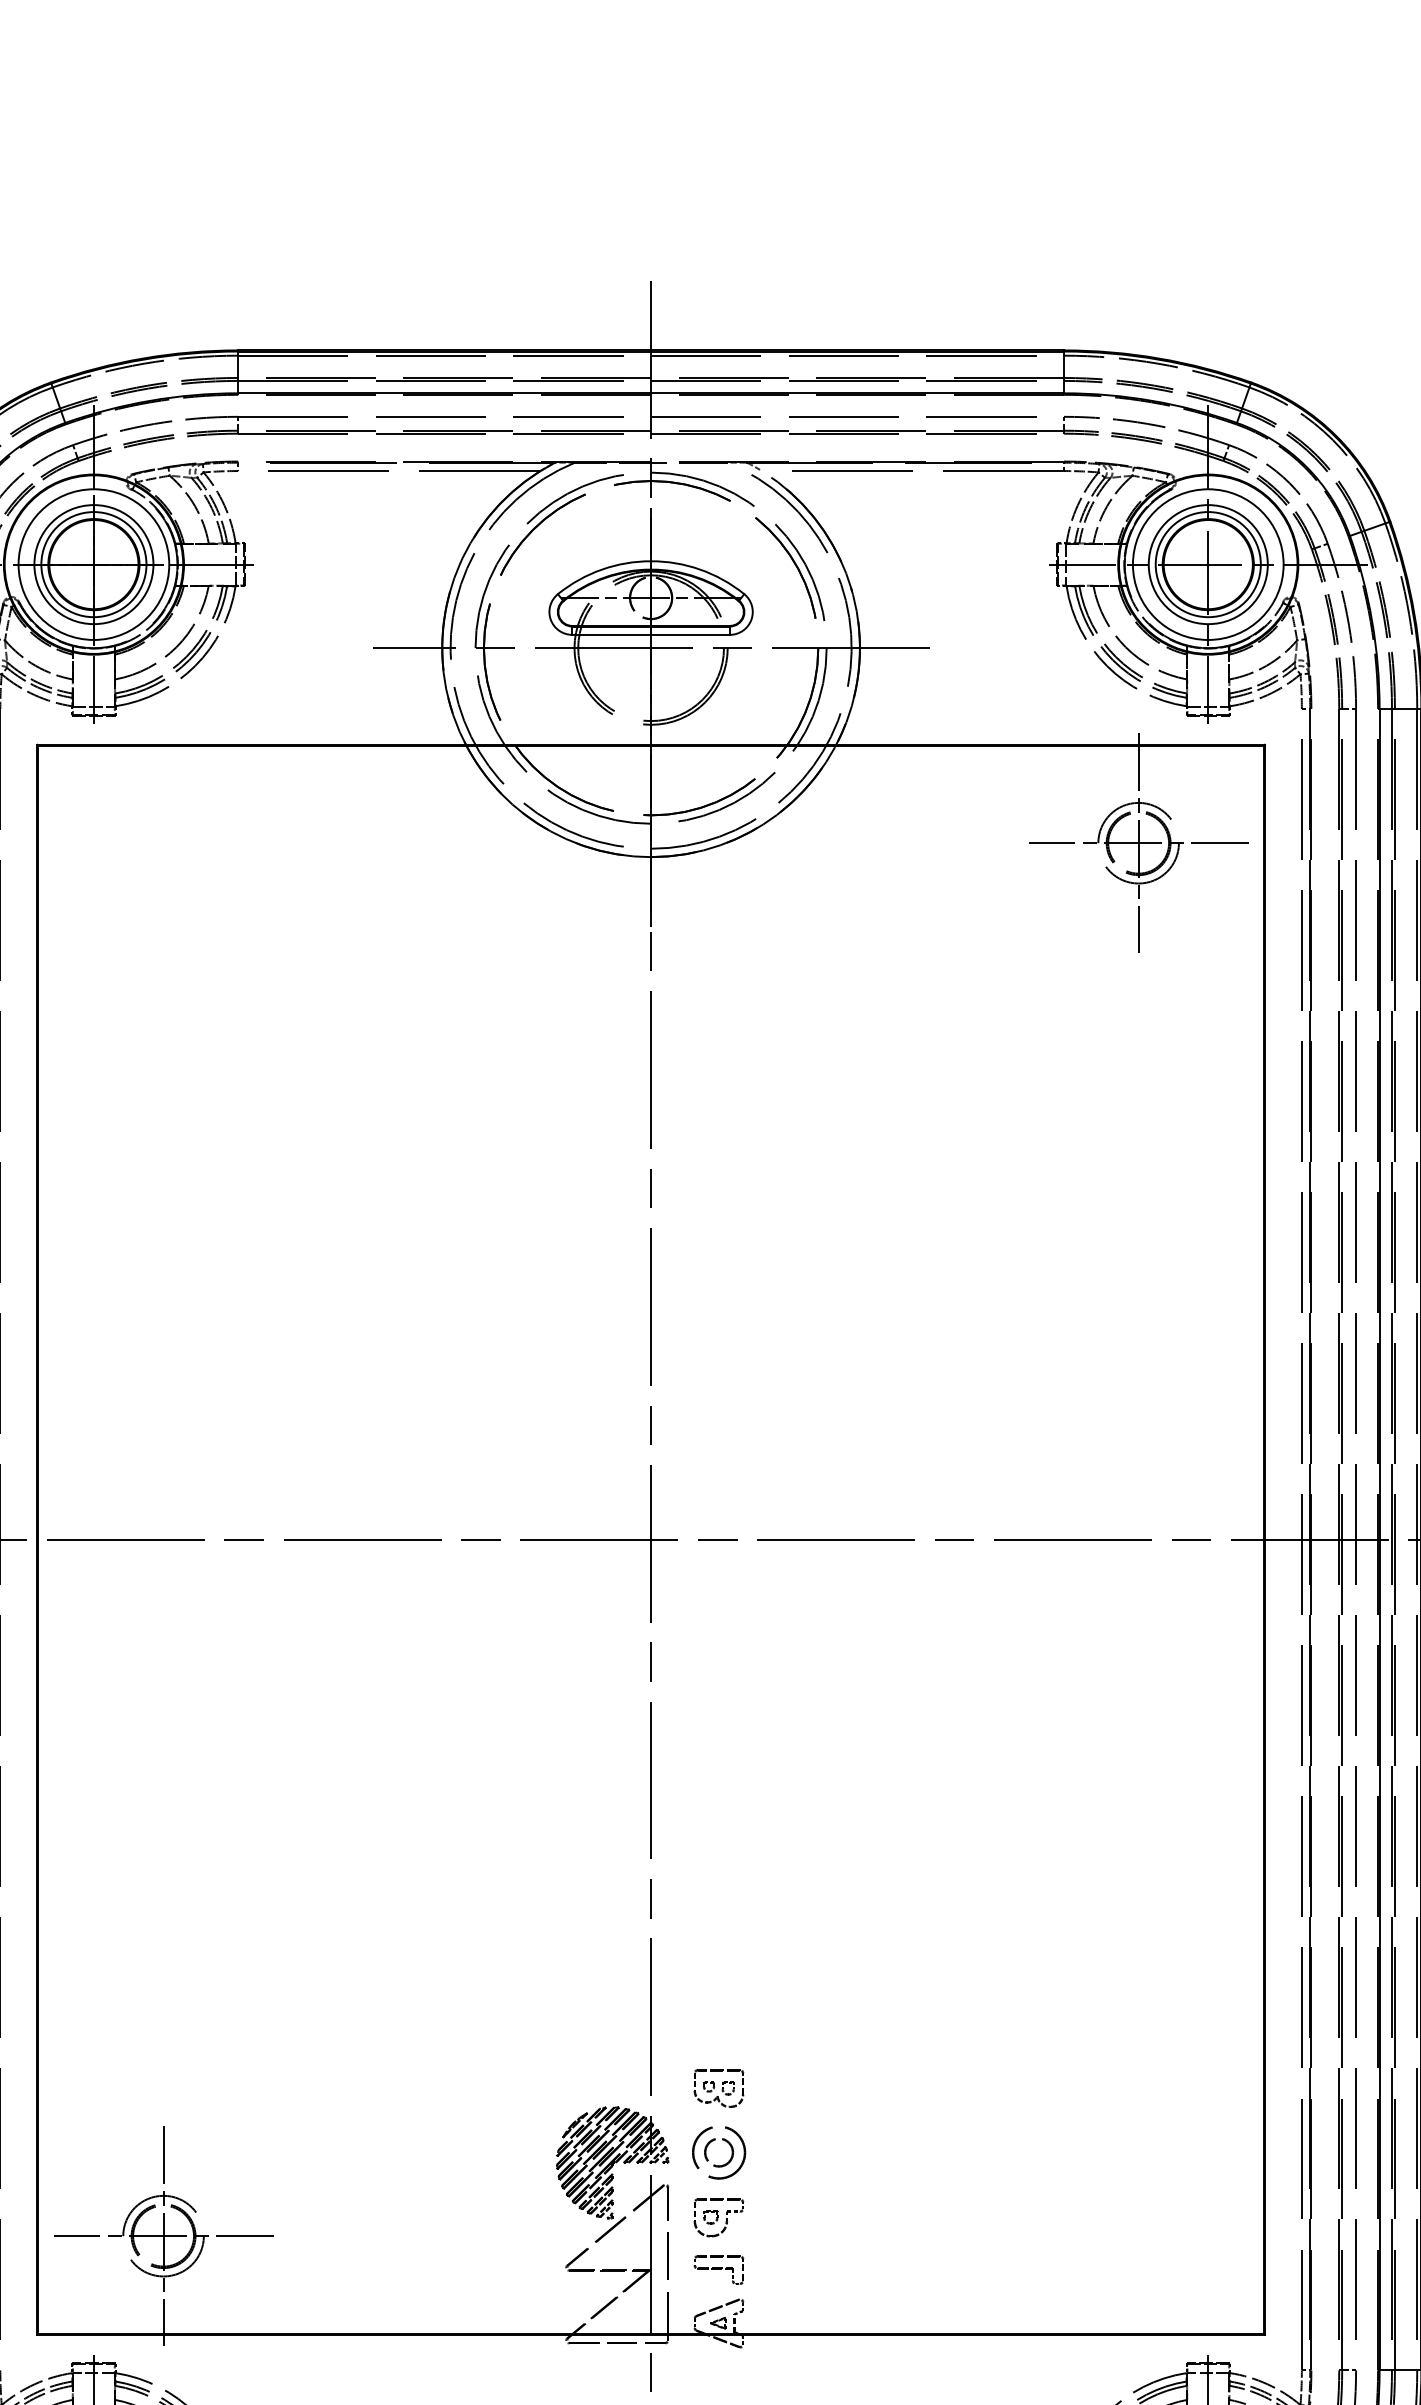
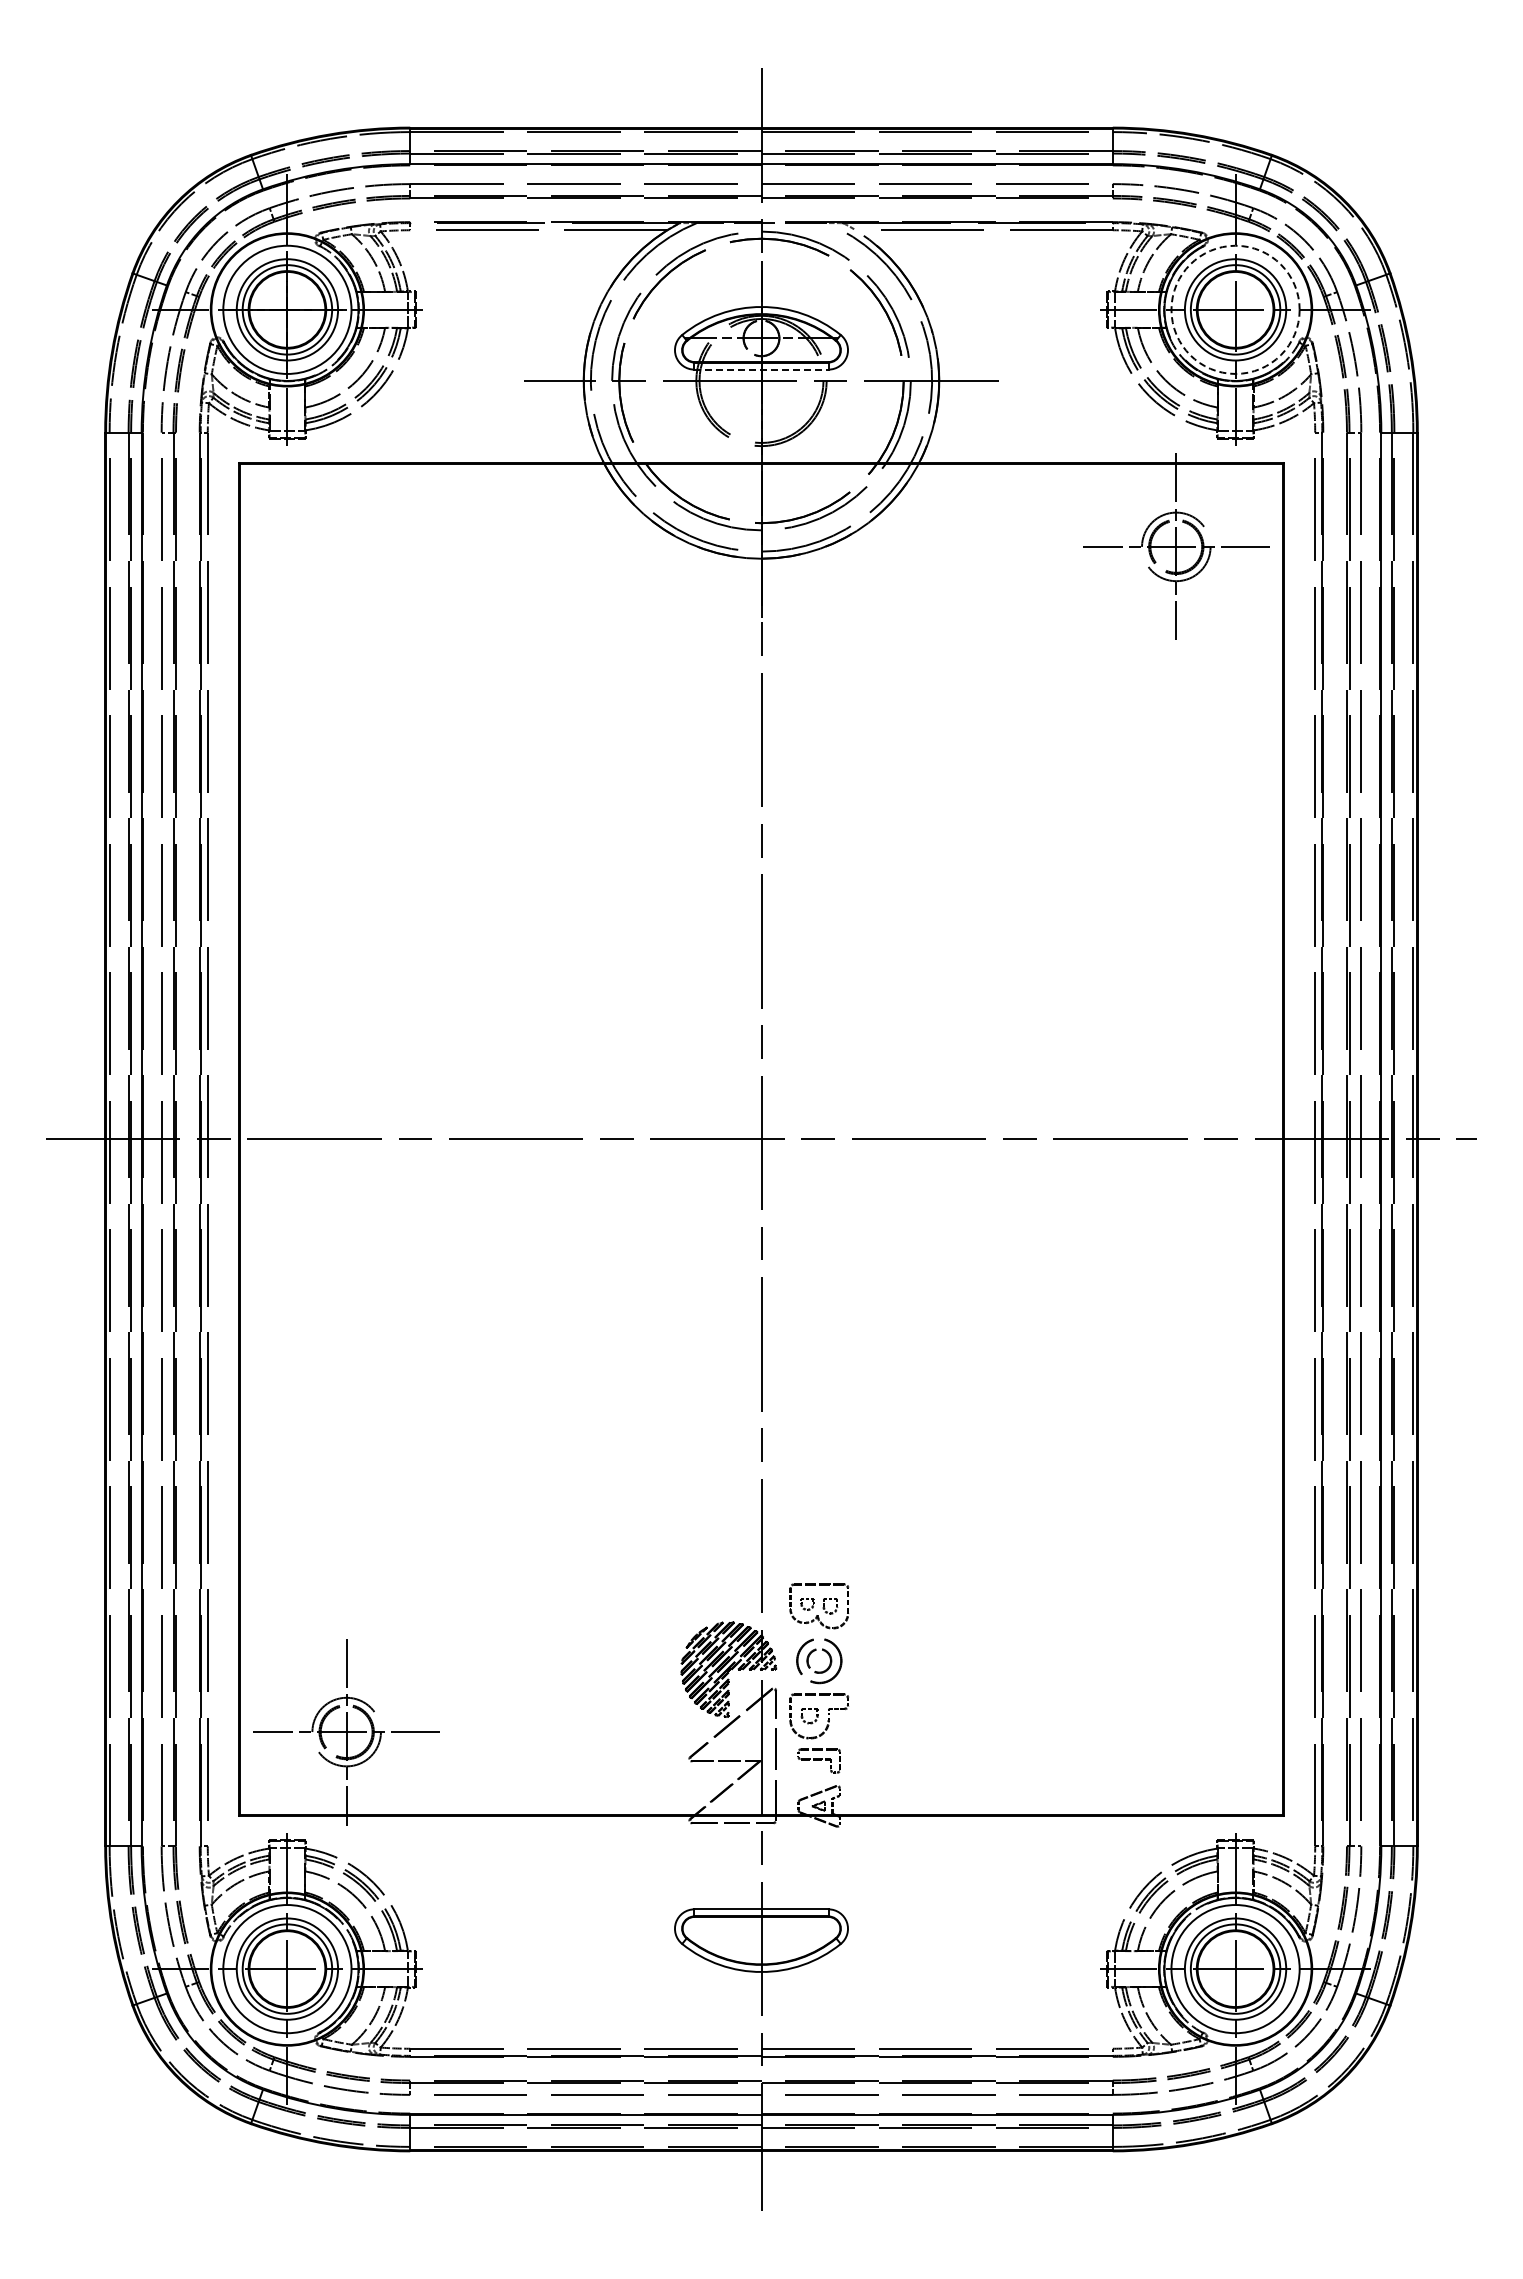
circle: (1208, 564) -> (1235, 309), solid -> dashed
line: (651, 634) -> (761, 369), solid -> dashed
part: (718, 2088) -> (818, 1606), size x1.4
part: (718, 2217) -> (818, 1716), size x1.4

